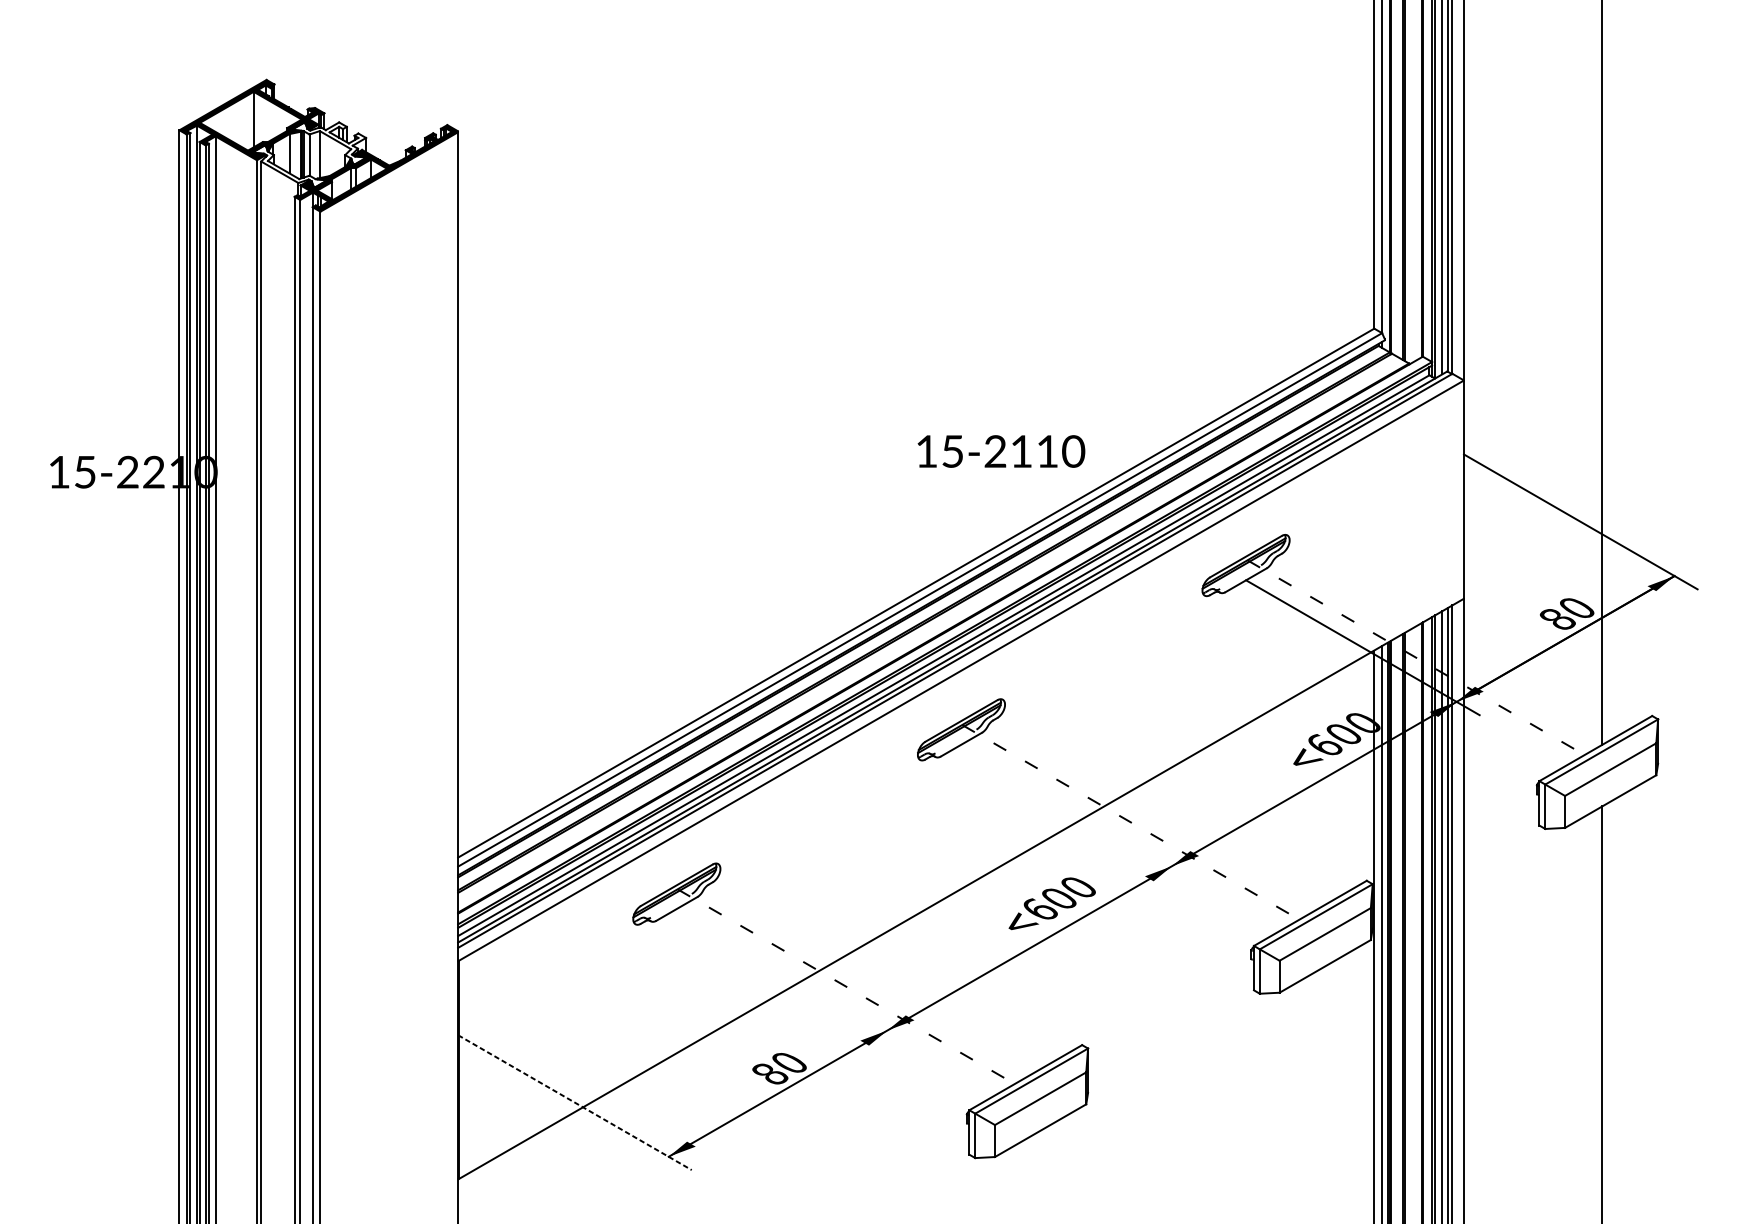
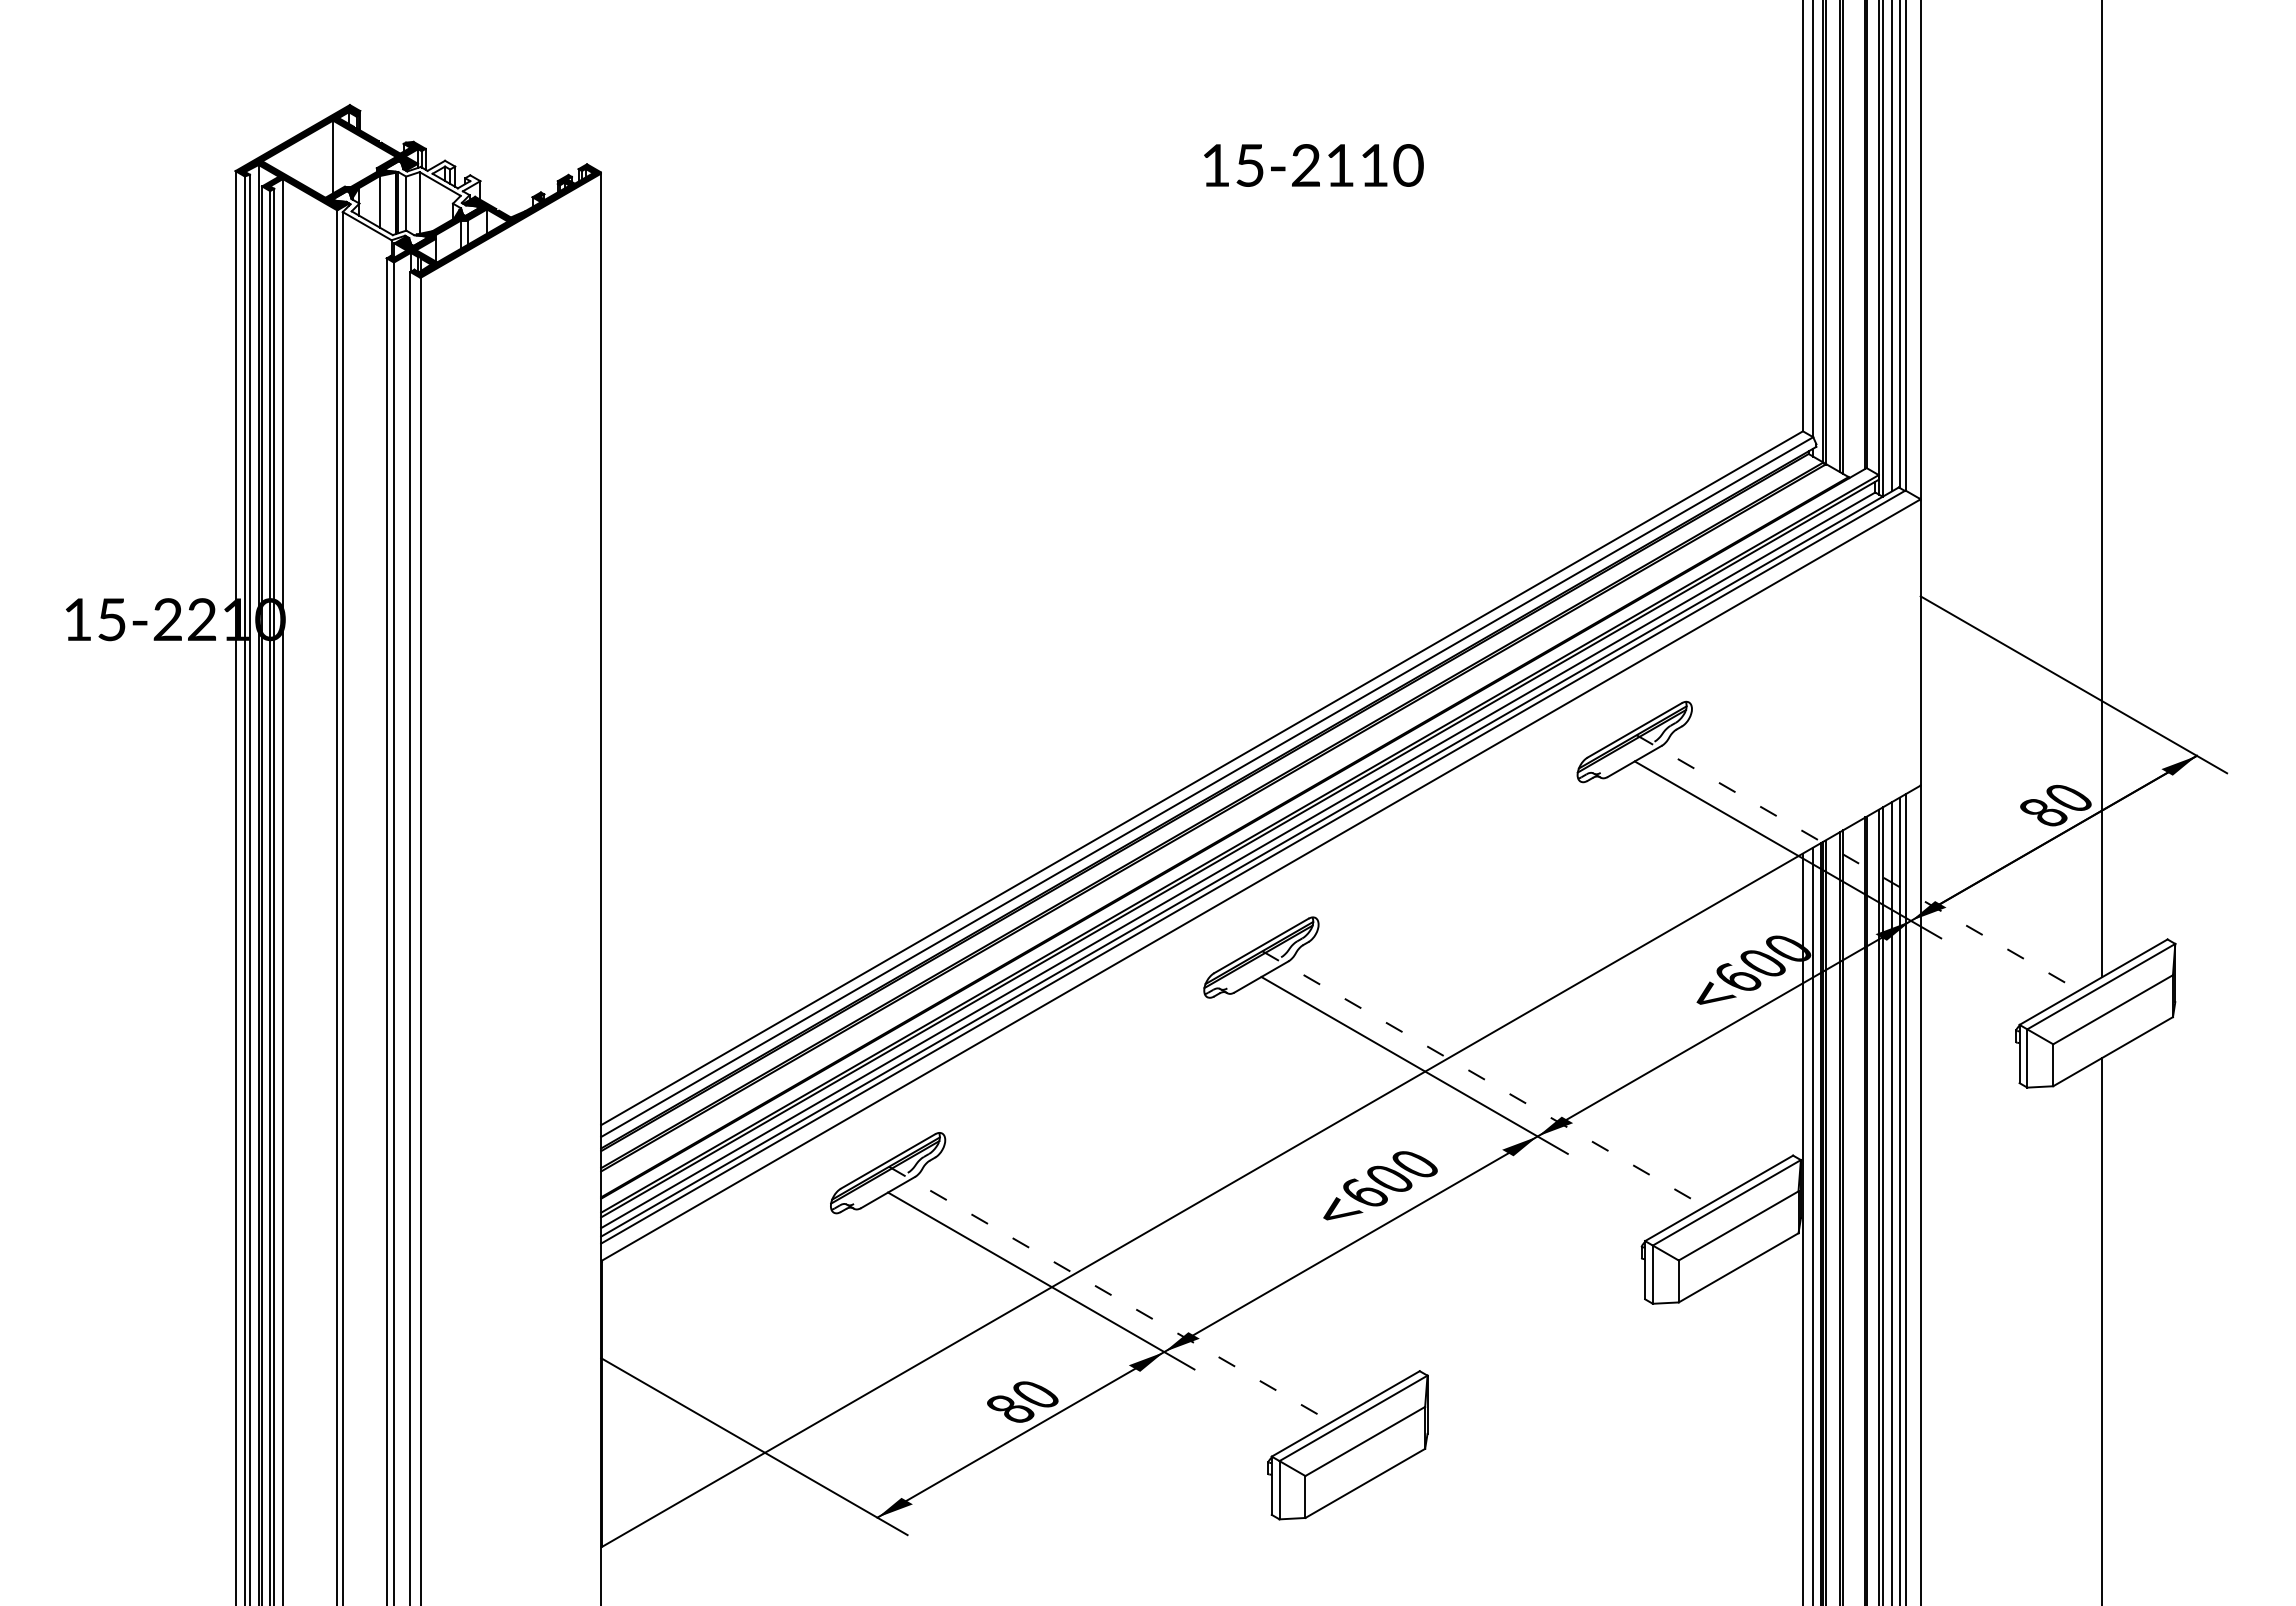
text: (1001, 451) -> (1313, 165), moved
line: (1078, 812) -> (1414, 1065), added
line: (793, 975) -> (1041, 1280), added
line: (575, 1102) -> (754, 1446), dashed -> solid

